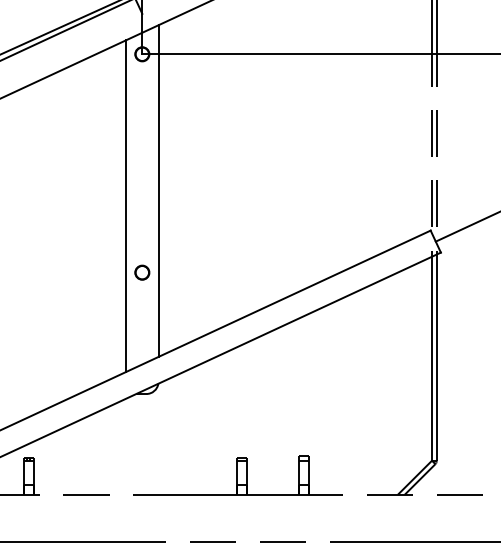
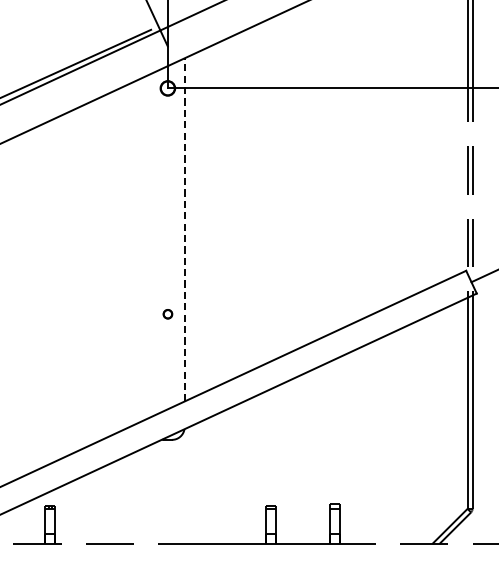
line: (158, 191) -> (184, 230), solid -> dashed
line: (126, 205) -> (151, 244), removed
circle: (142, 272) -> (168, 314), size x0.6

